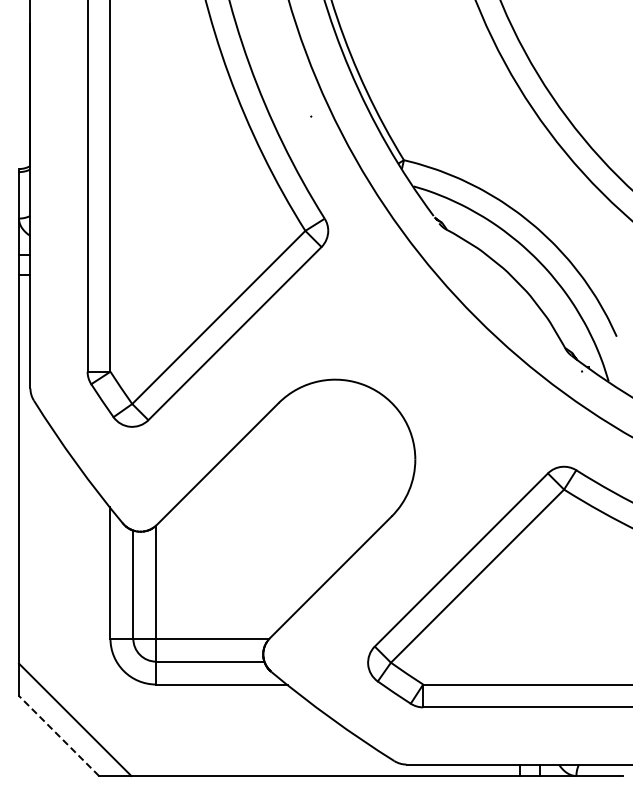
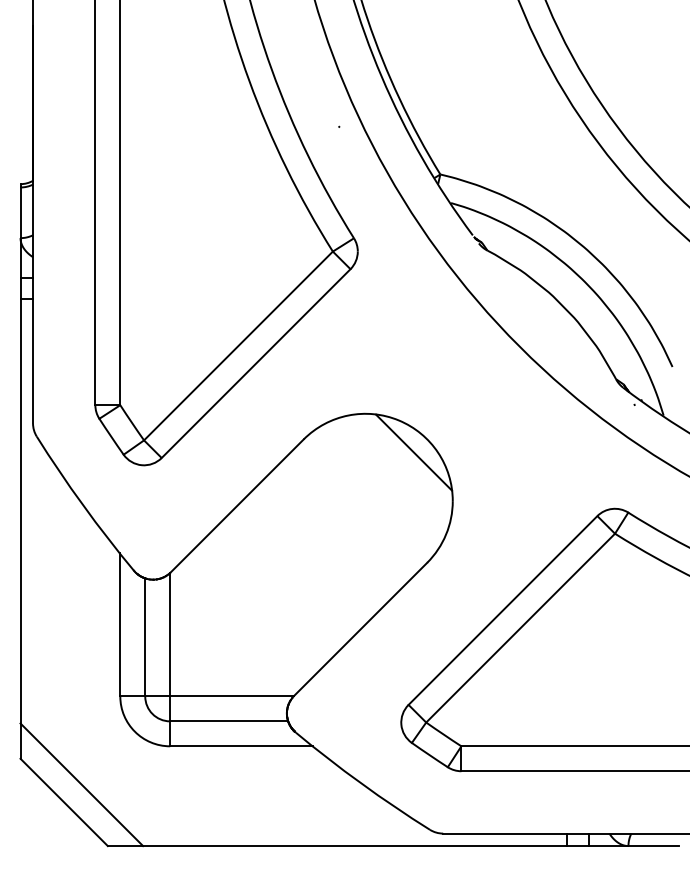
line: (379, 415) -> (413, 452), added
line: (59, 735) -> (64, 801), dashed -> solid

